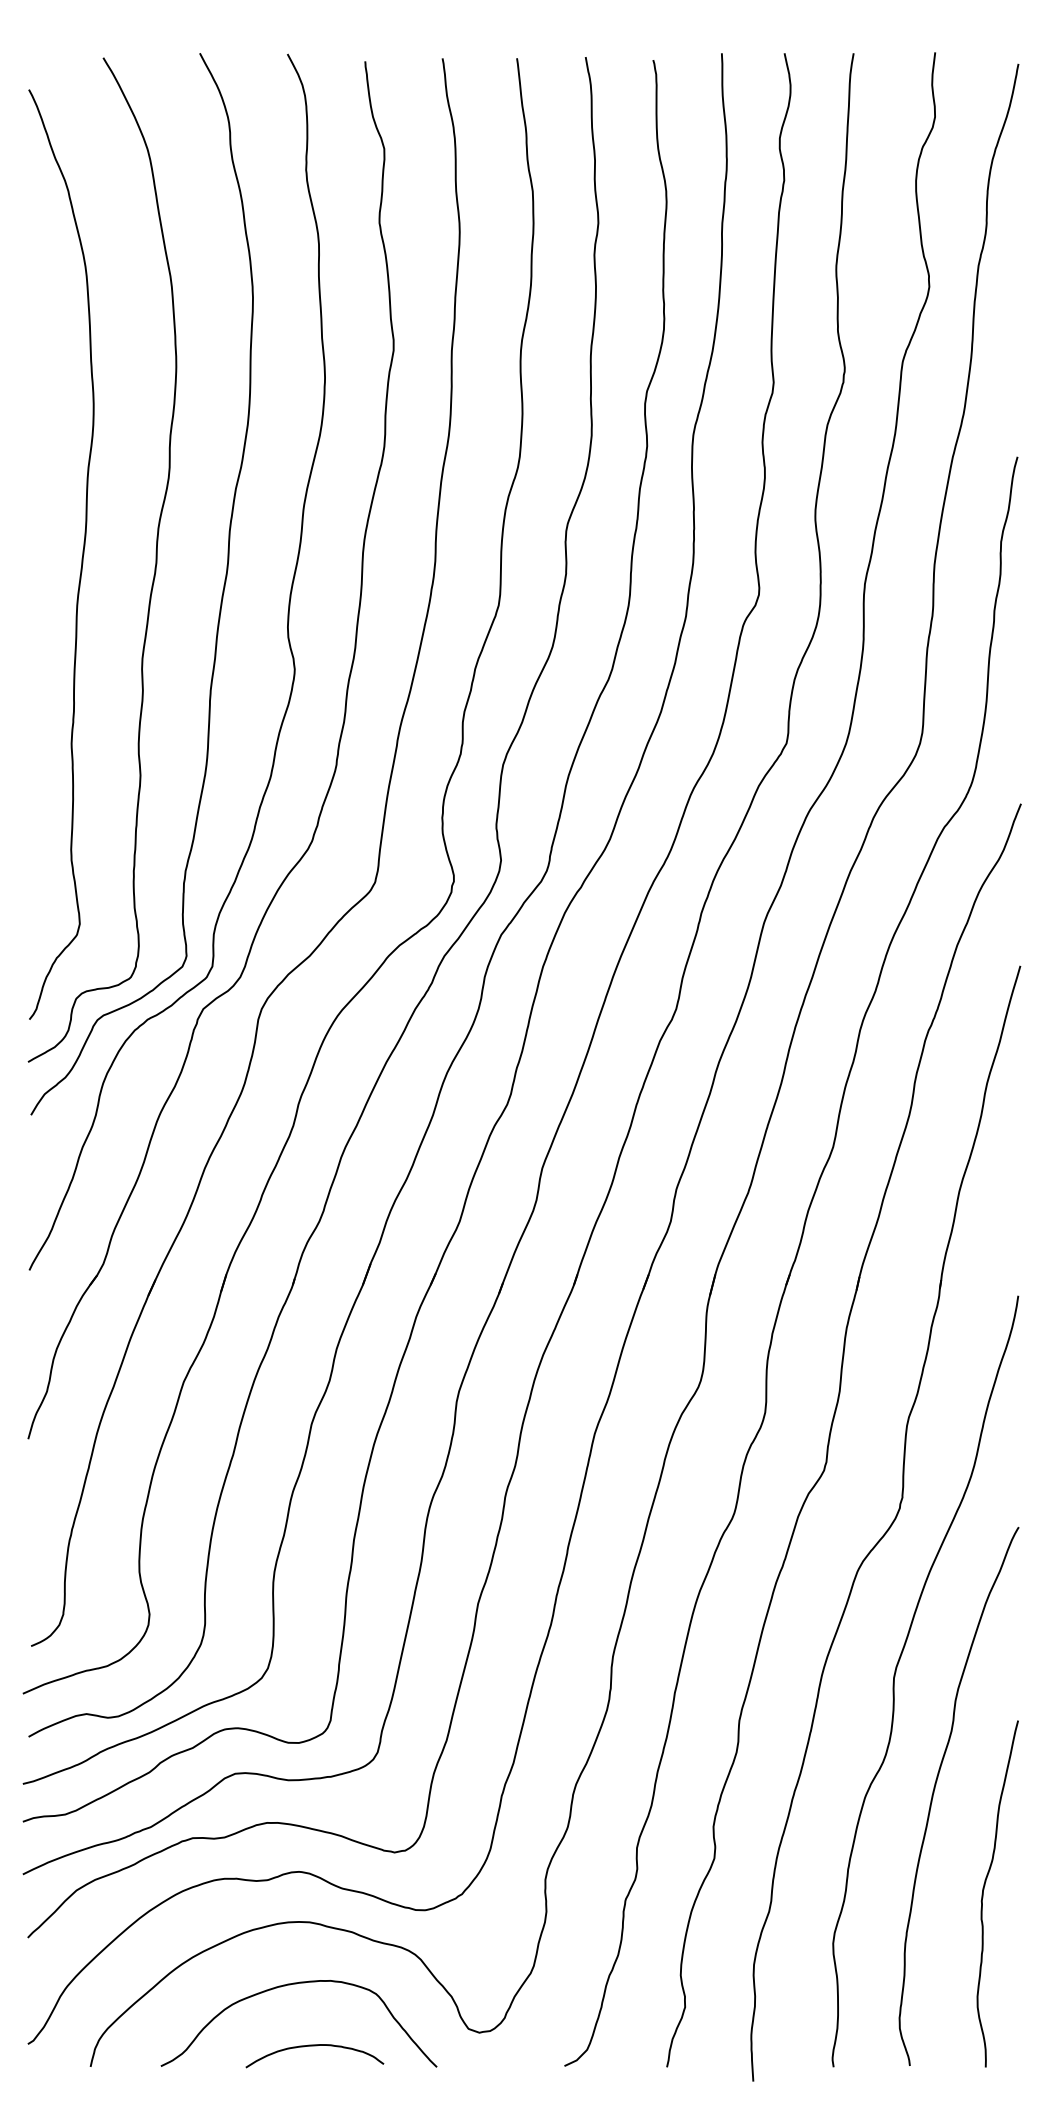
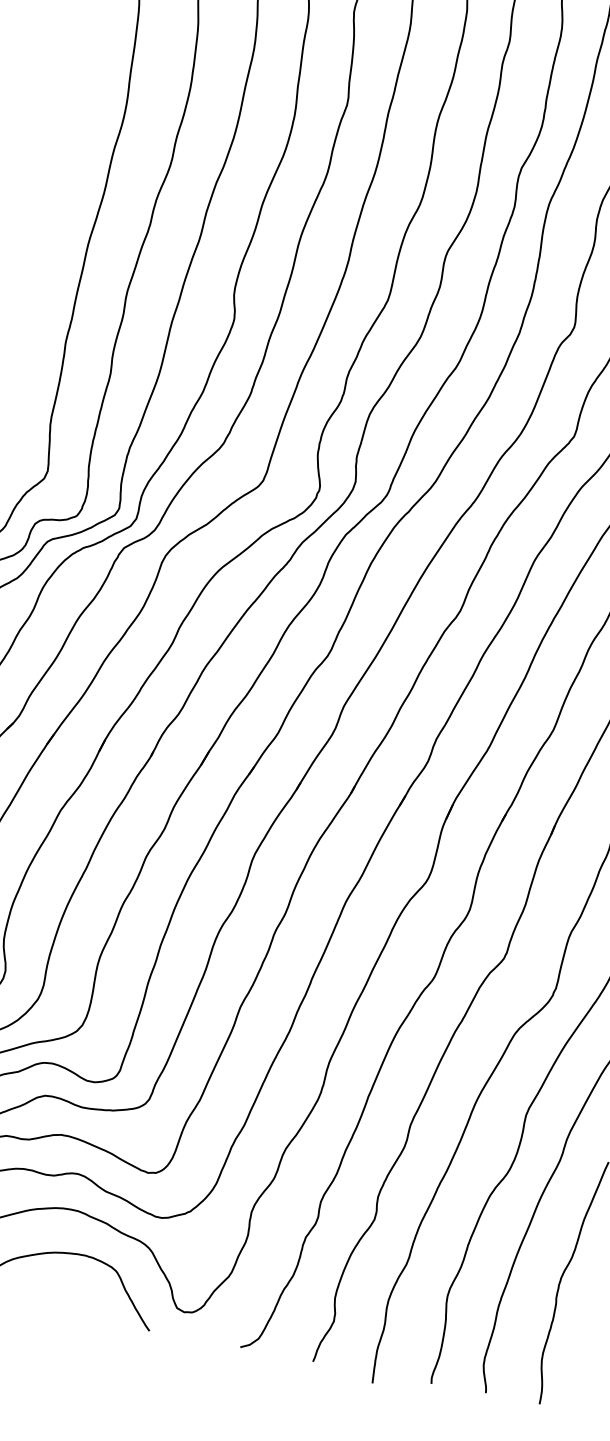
curve: (314, 2046) -> (65, 1300), removed

